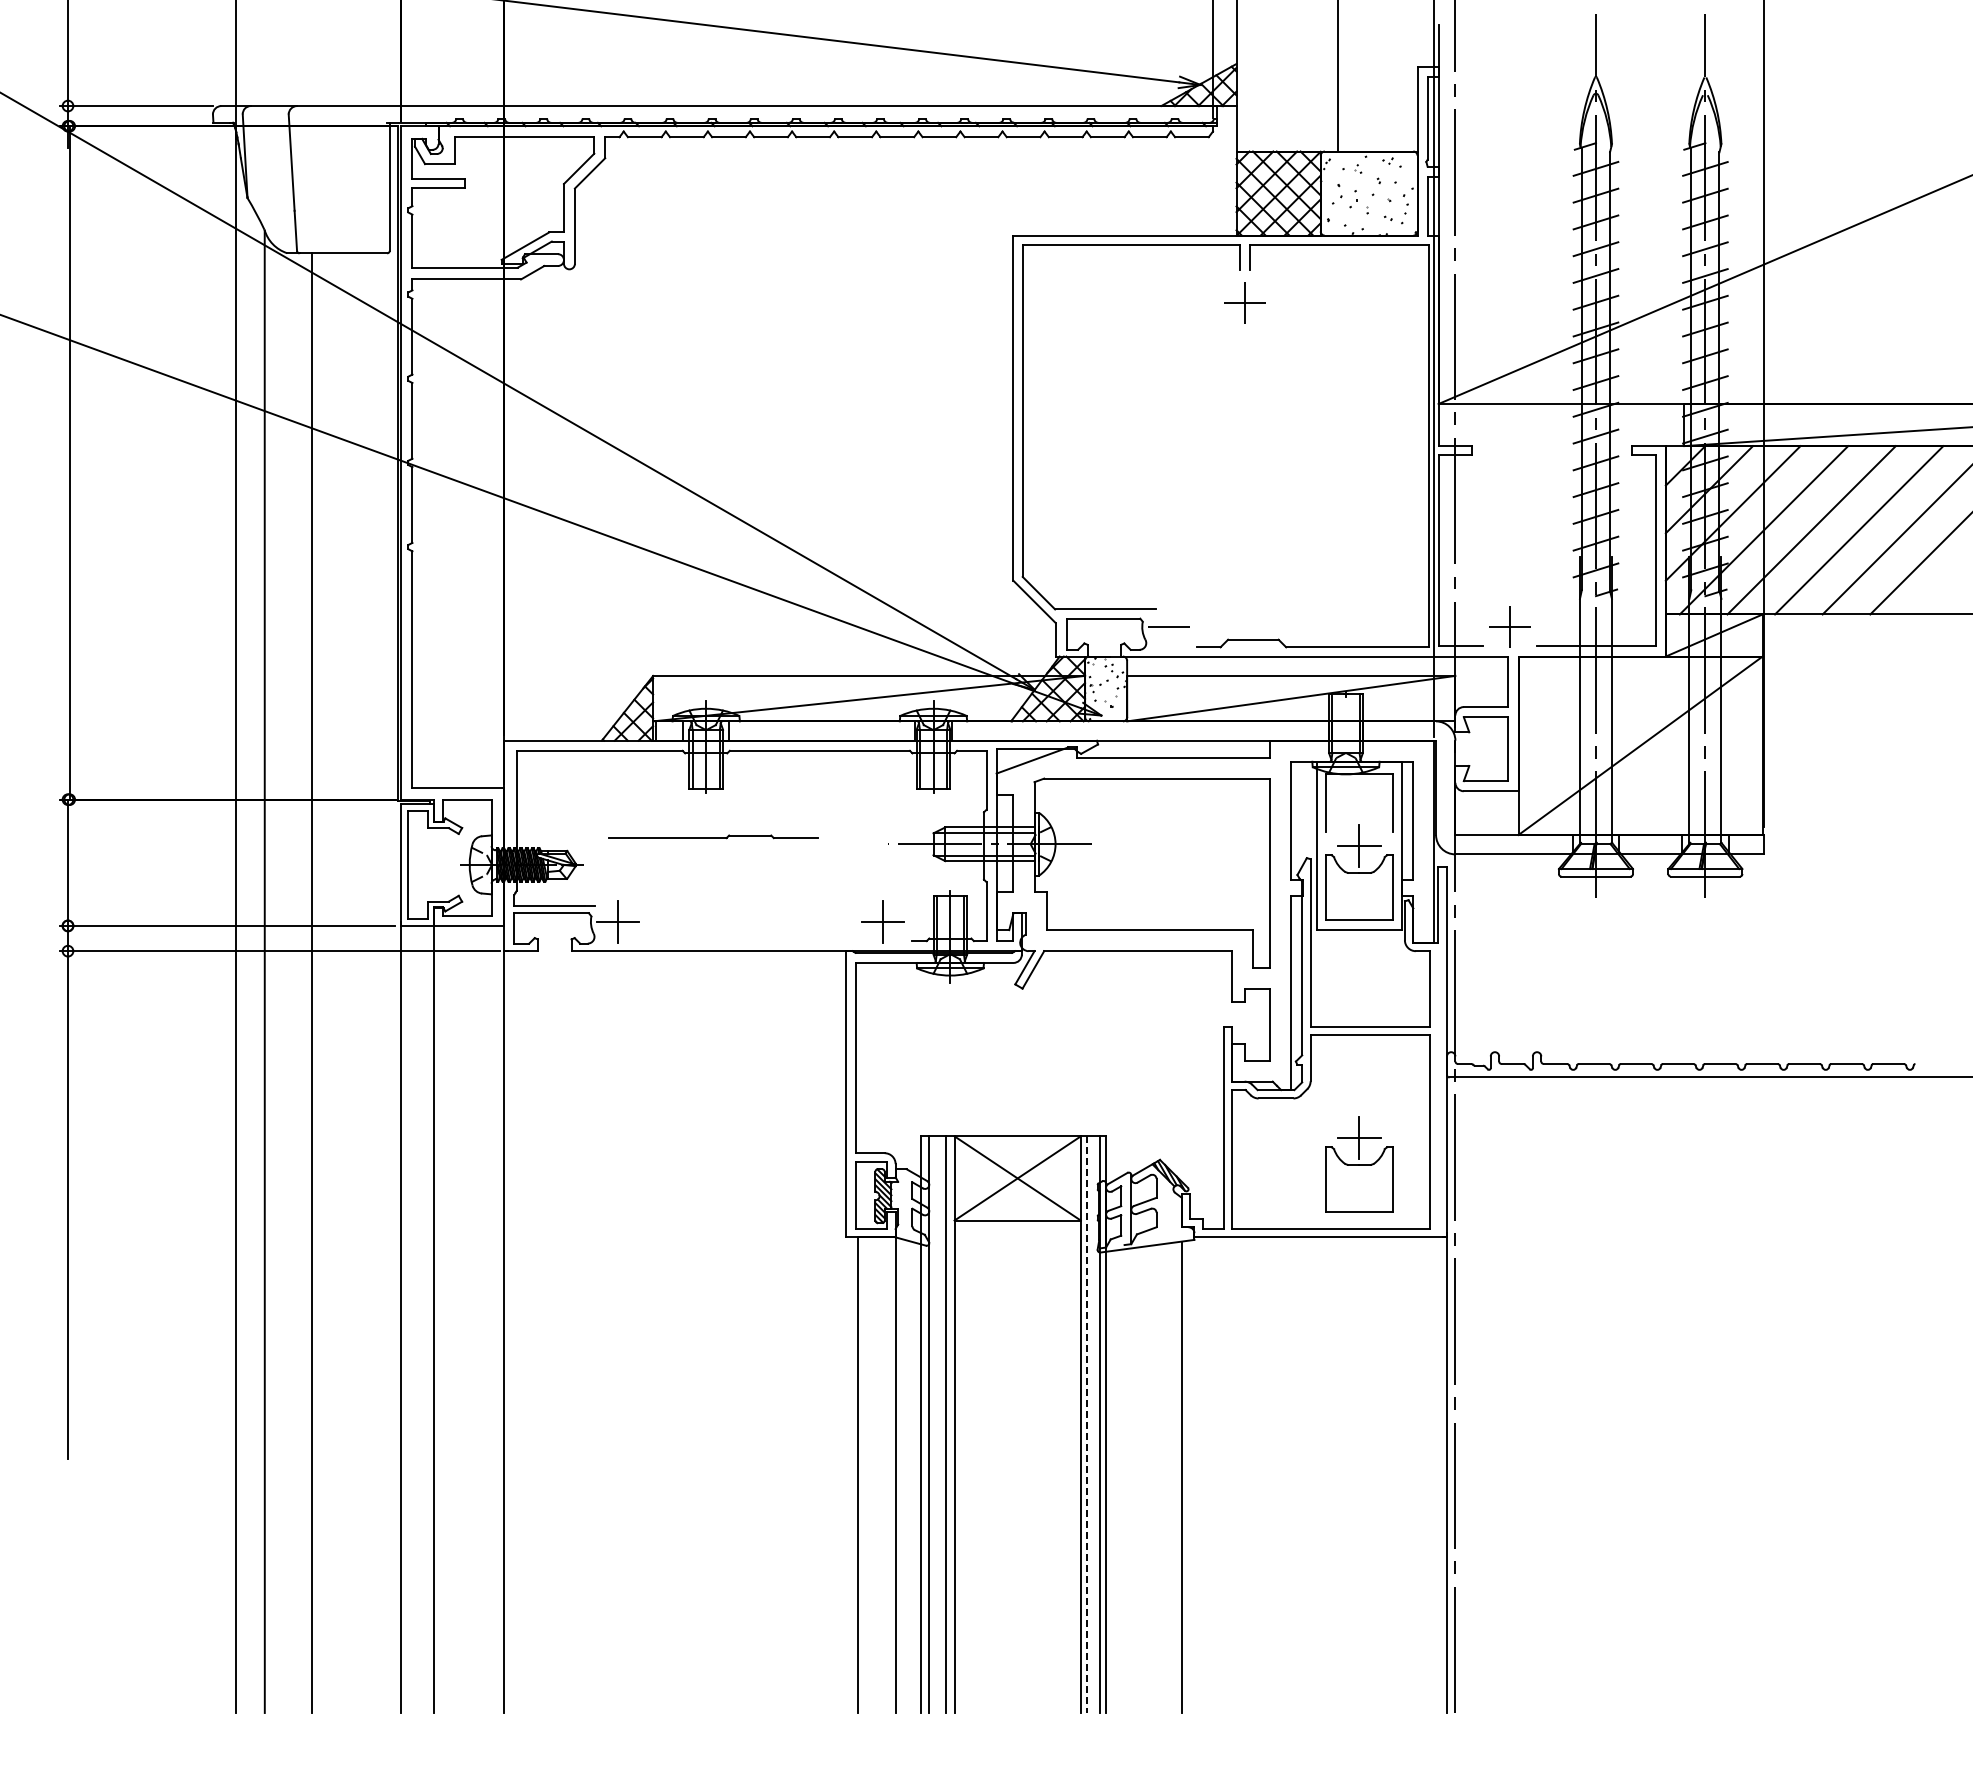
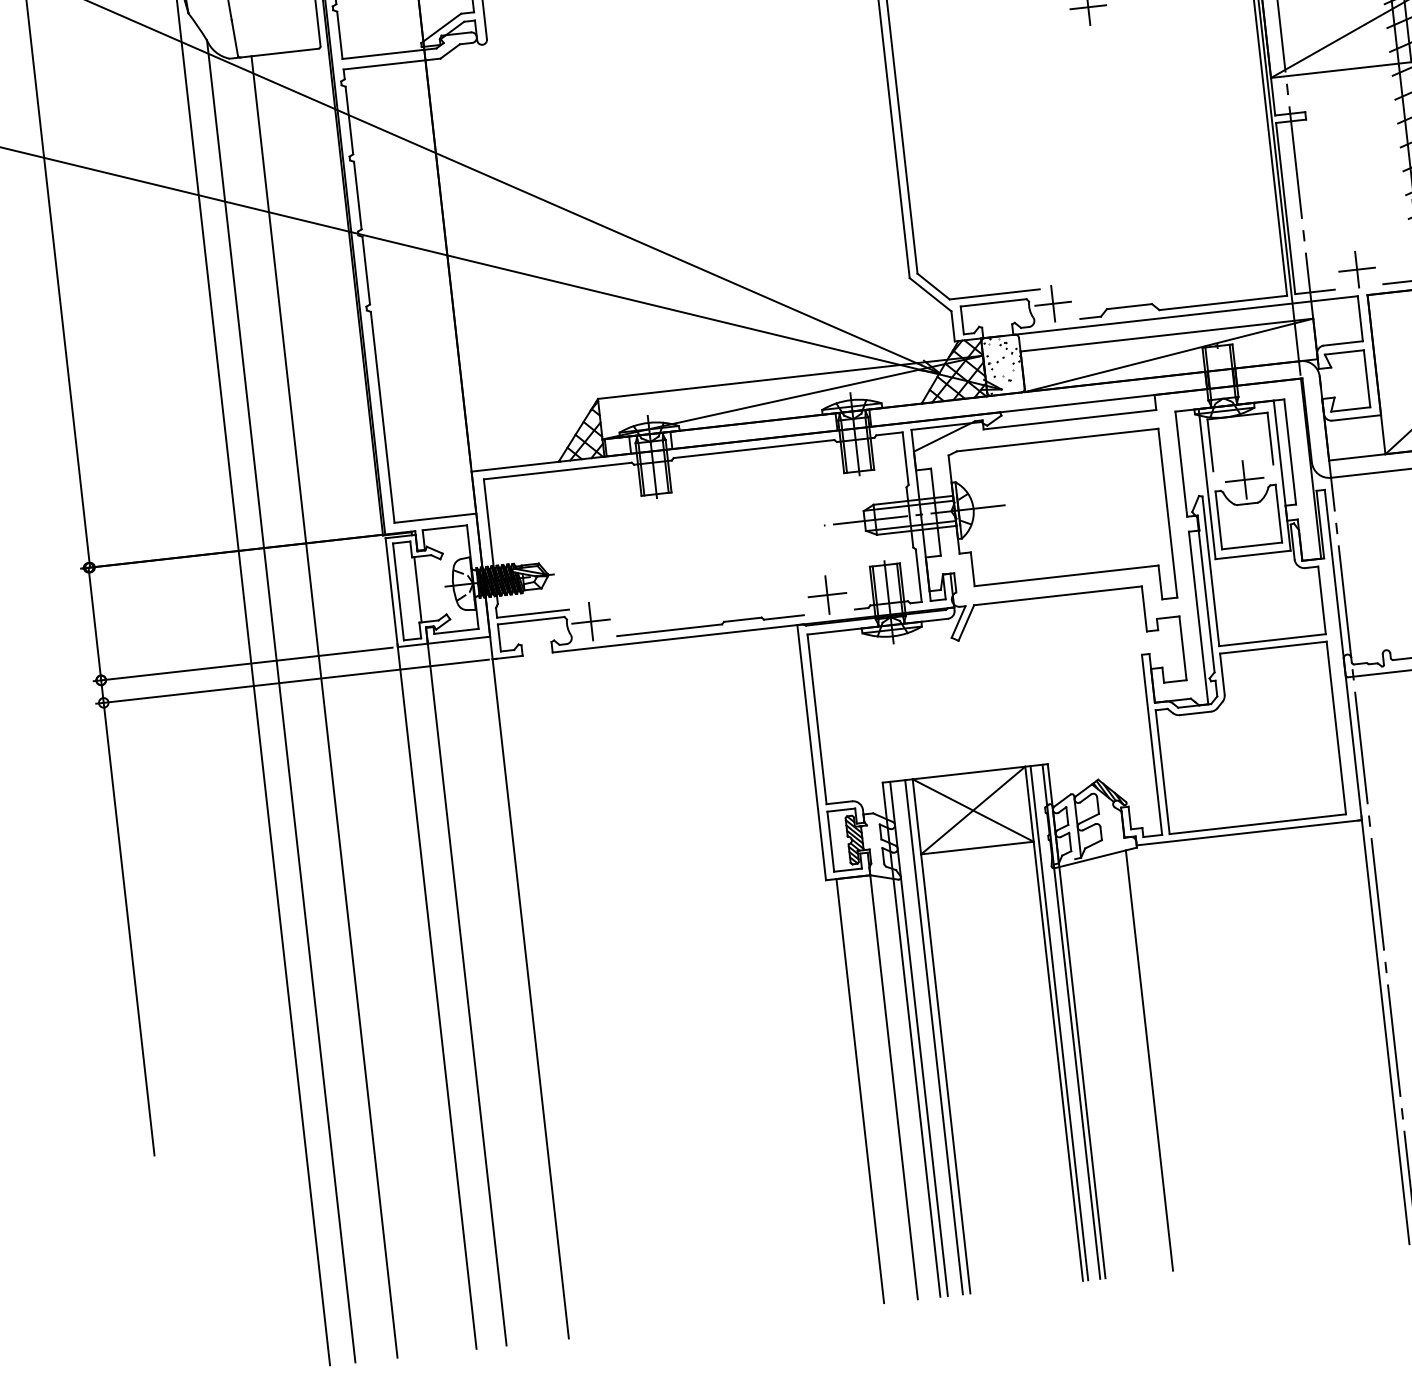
line: (1169, 627) -> (1053, 304), added
part: (713, 836) -> (710, 624), moved
line: (430, 864) -> (418, 589), added
part: (1359, 1164) -> (1276, 763), removed
line: (1086, 1425) -> (1059, 1023), dashed -> solid

